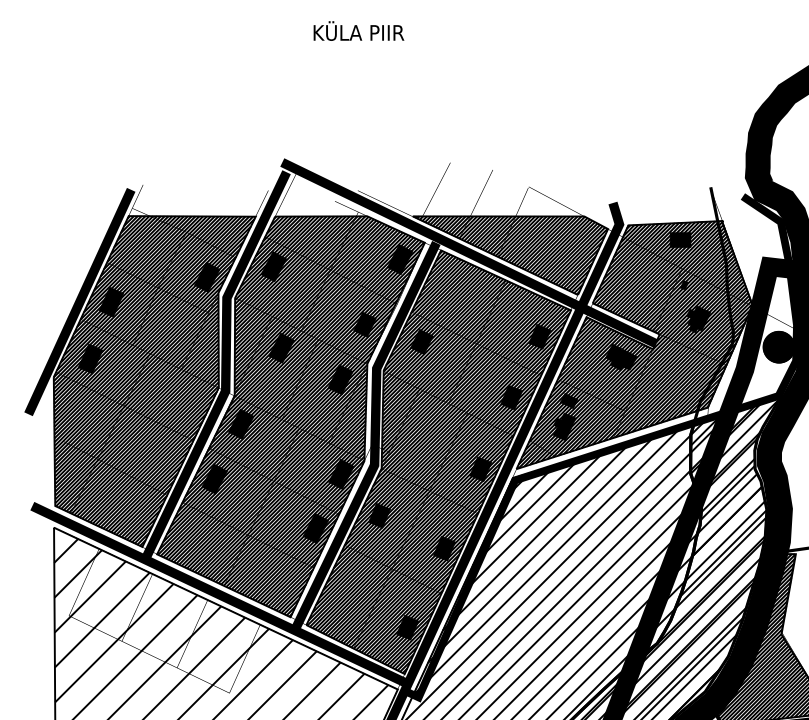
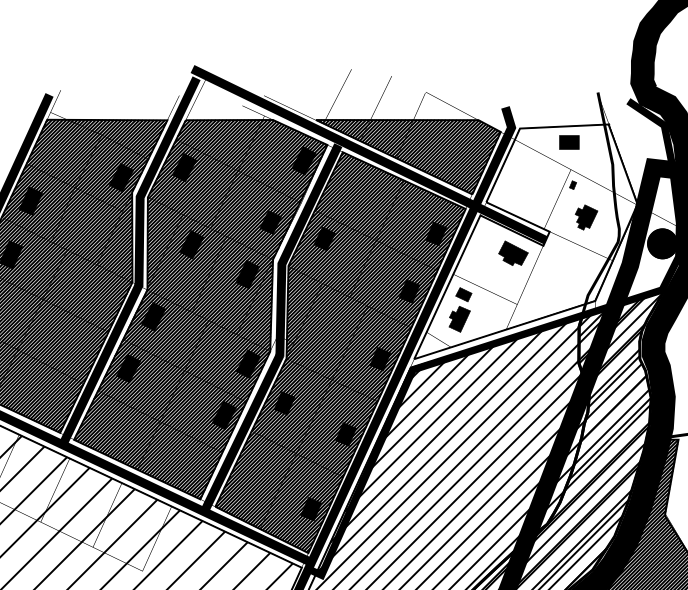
hatch: (635, 344) -> (526, 241), removed

